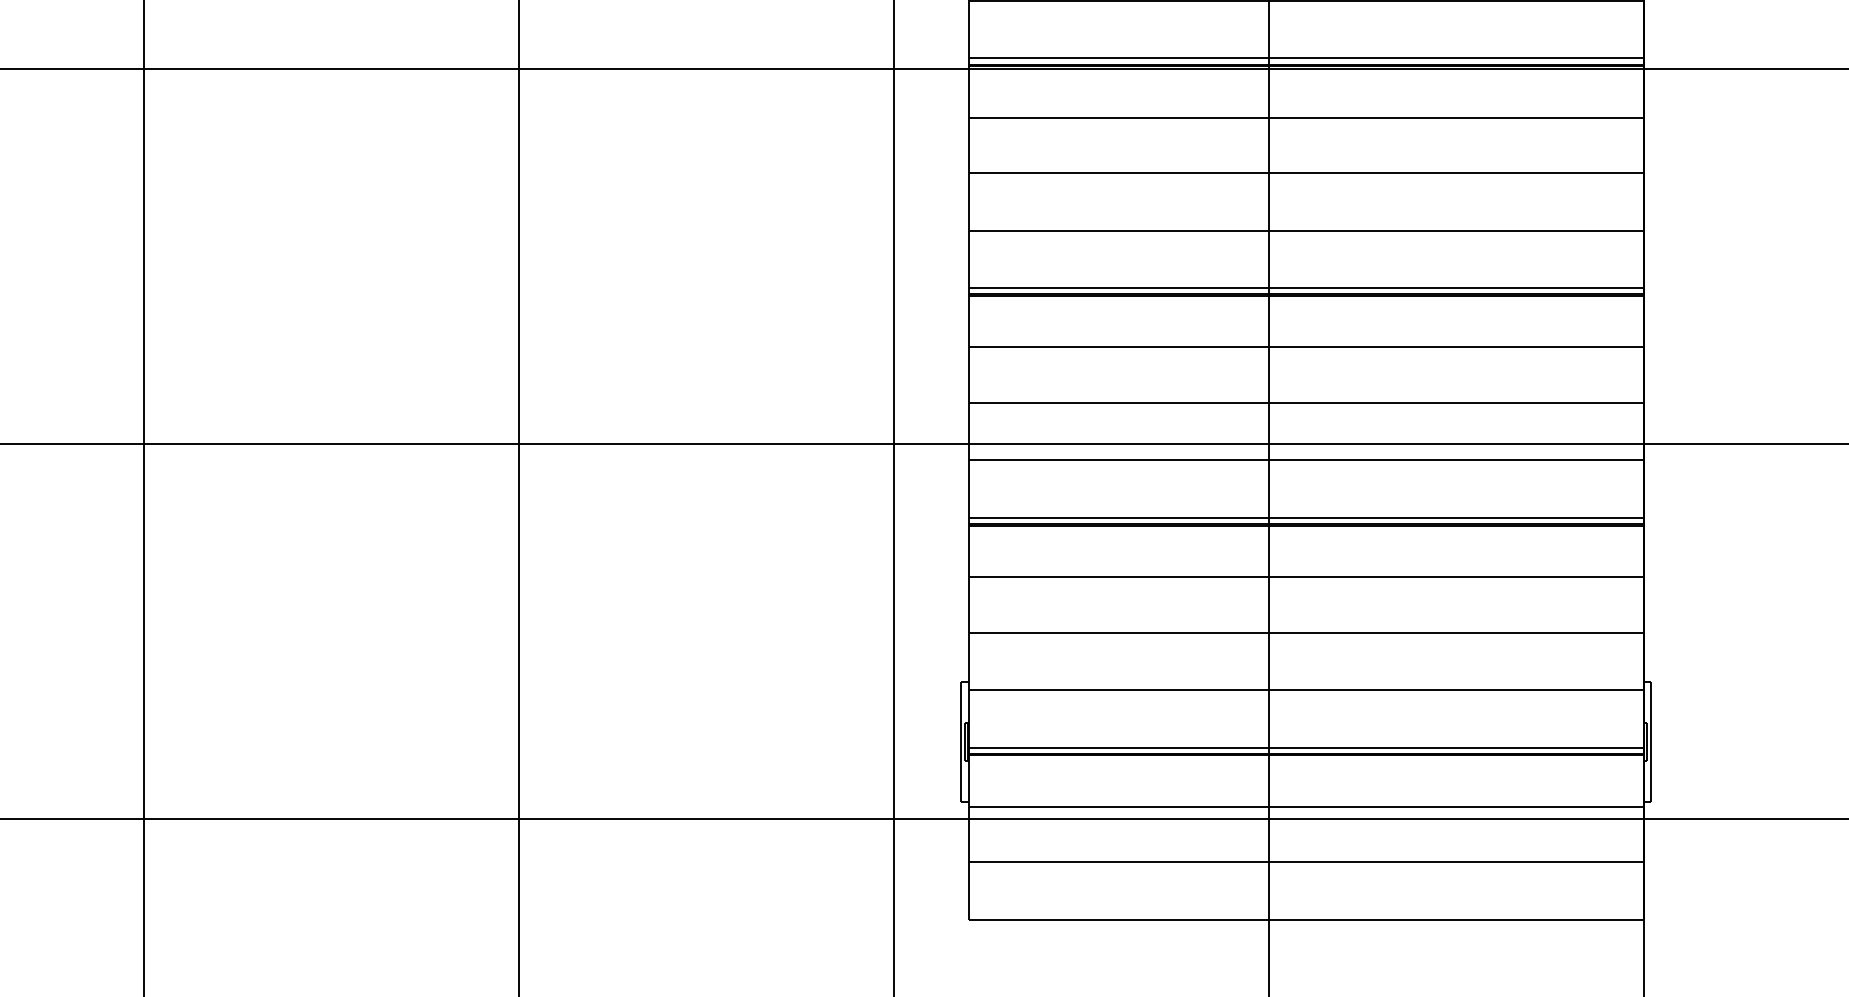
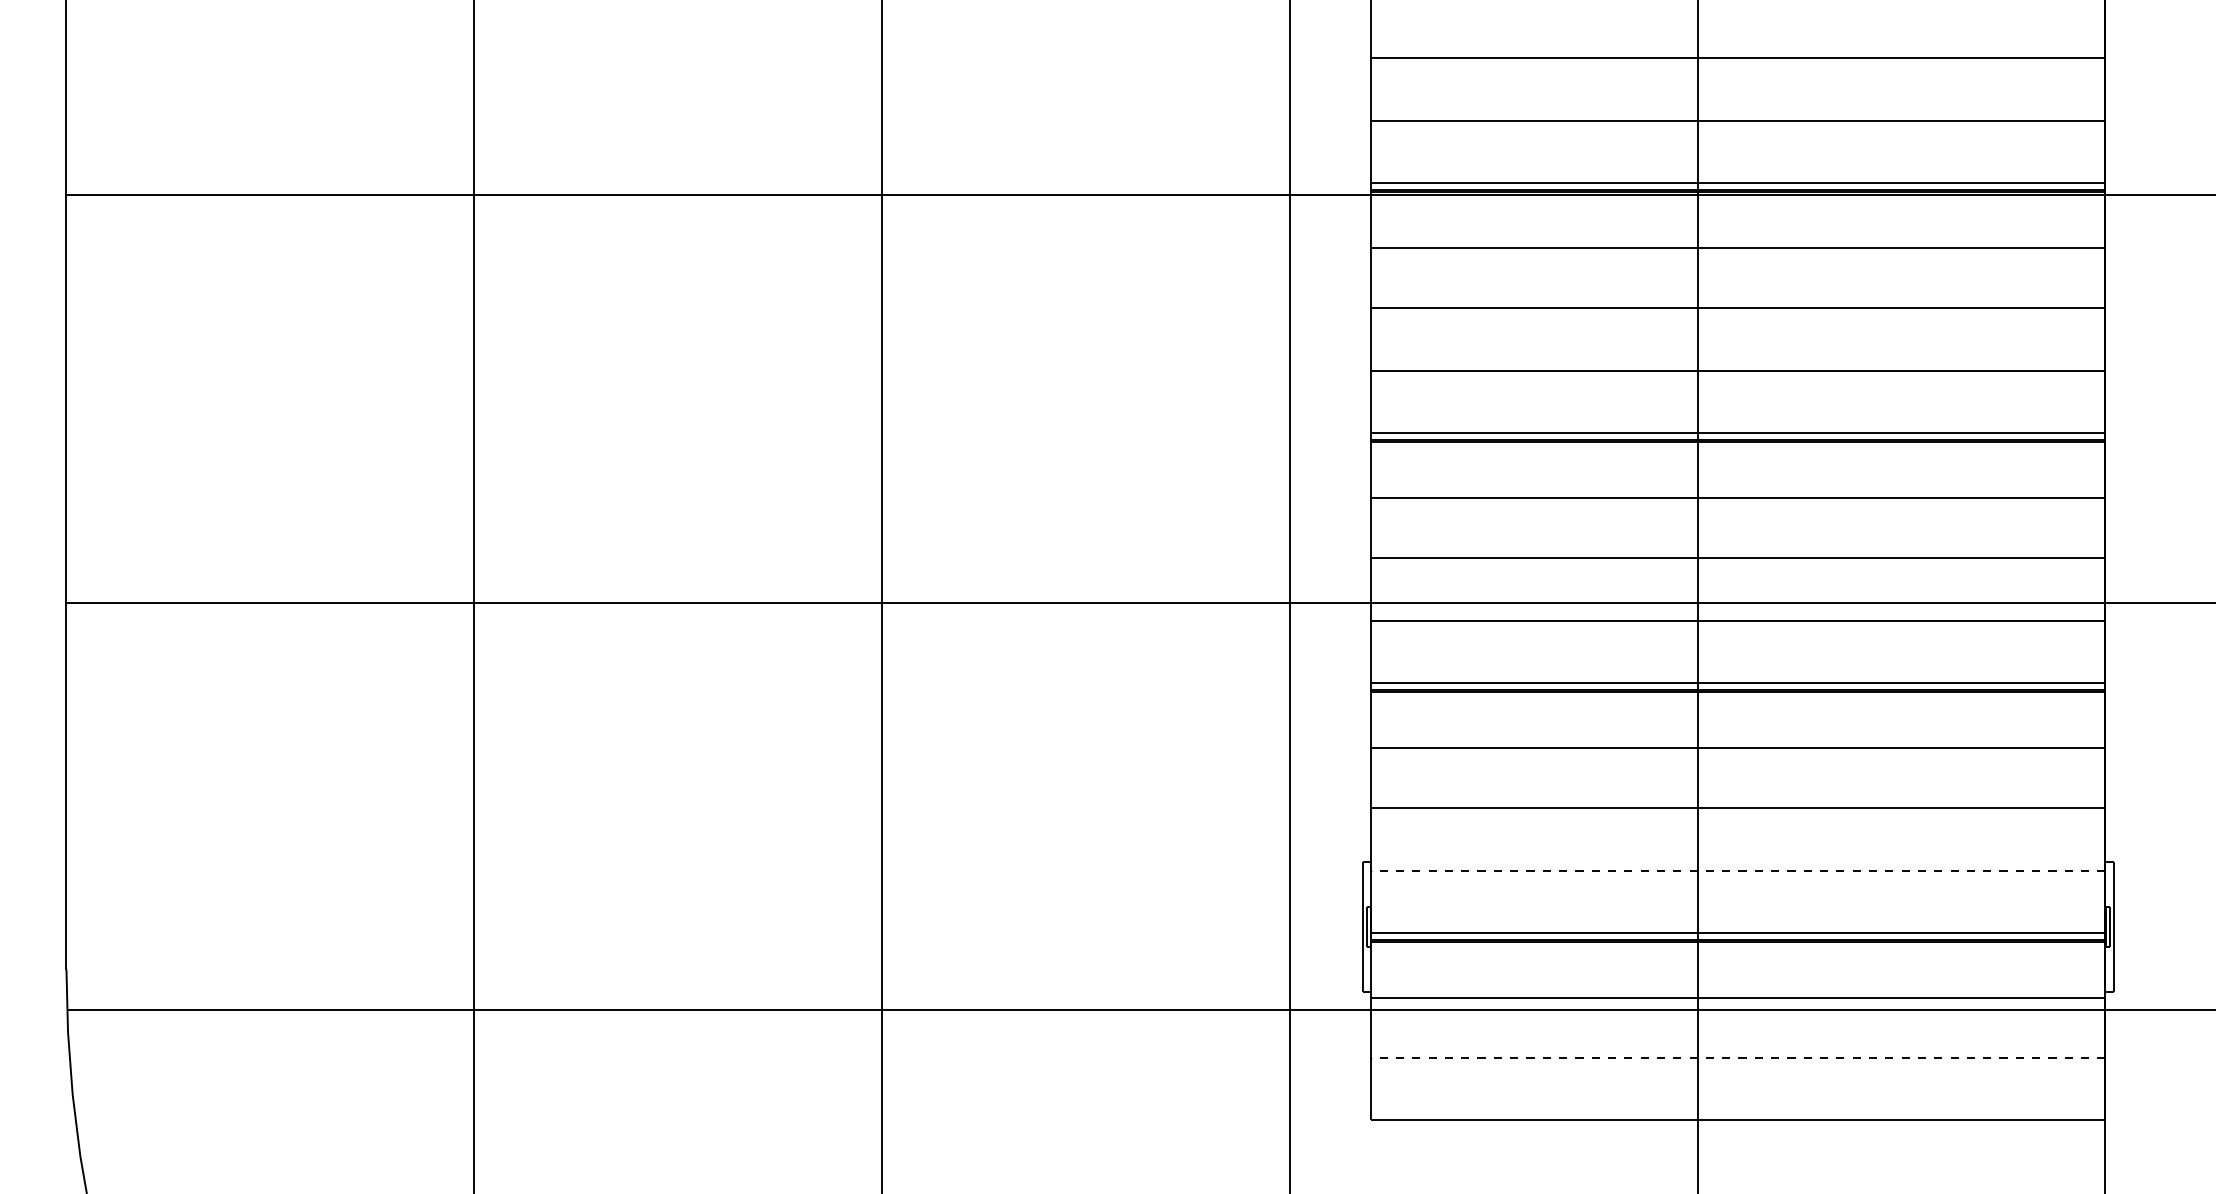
line: (1305, 690) -> (1737, 870), solid -> dashed
line: (1305, 862) -> (1737, 1057), solid -> dashed

